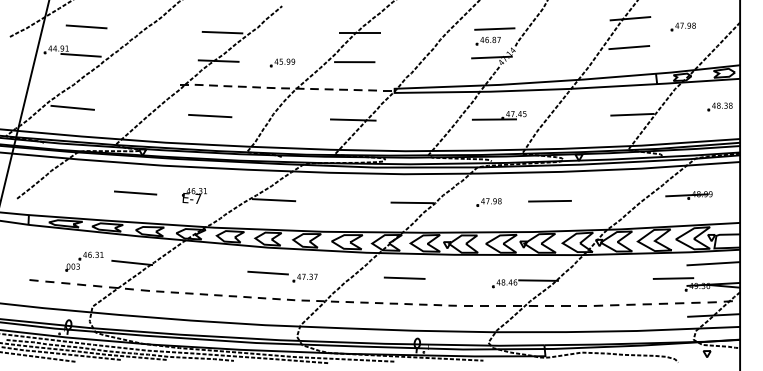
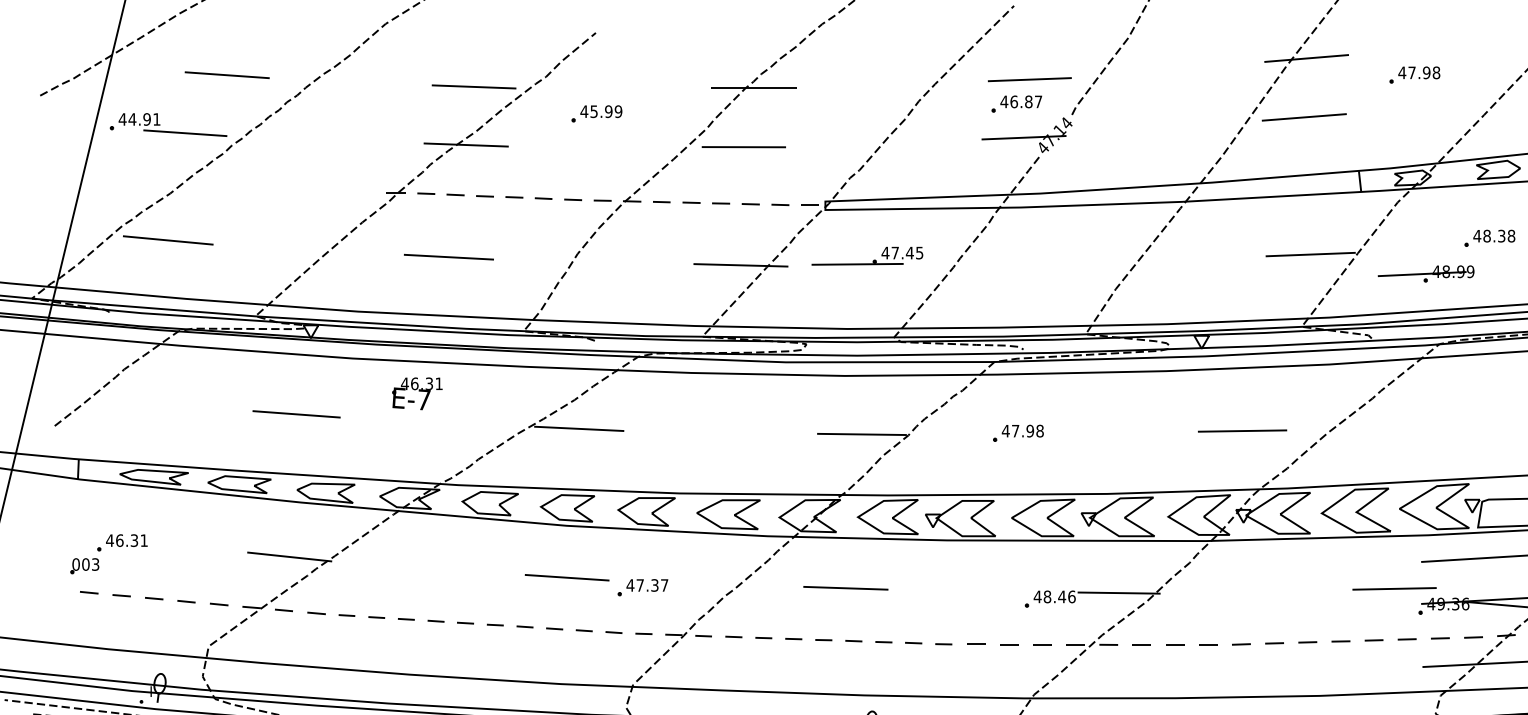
line: (86, 26) -> (227, 74), moved
part: (282, 62) -> (596, 113), moved
part: (499, 115) -> (867, 256), moved
part: (194, 195) -> (416, 392), moved
part: (688, 195) -> (1425, 274), moved
line: (549, 201) -> (1241, 431), moved
part: (84, 261) -> (108, 554), moved

